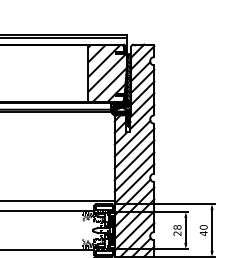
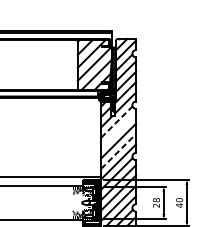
line: (132, 138) -> (116, 121), solid -> dashed
line: (134, 148) -> (118, 130), removed
line: (134, 172) -> (118, 151), solid -> dashed

